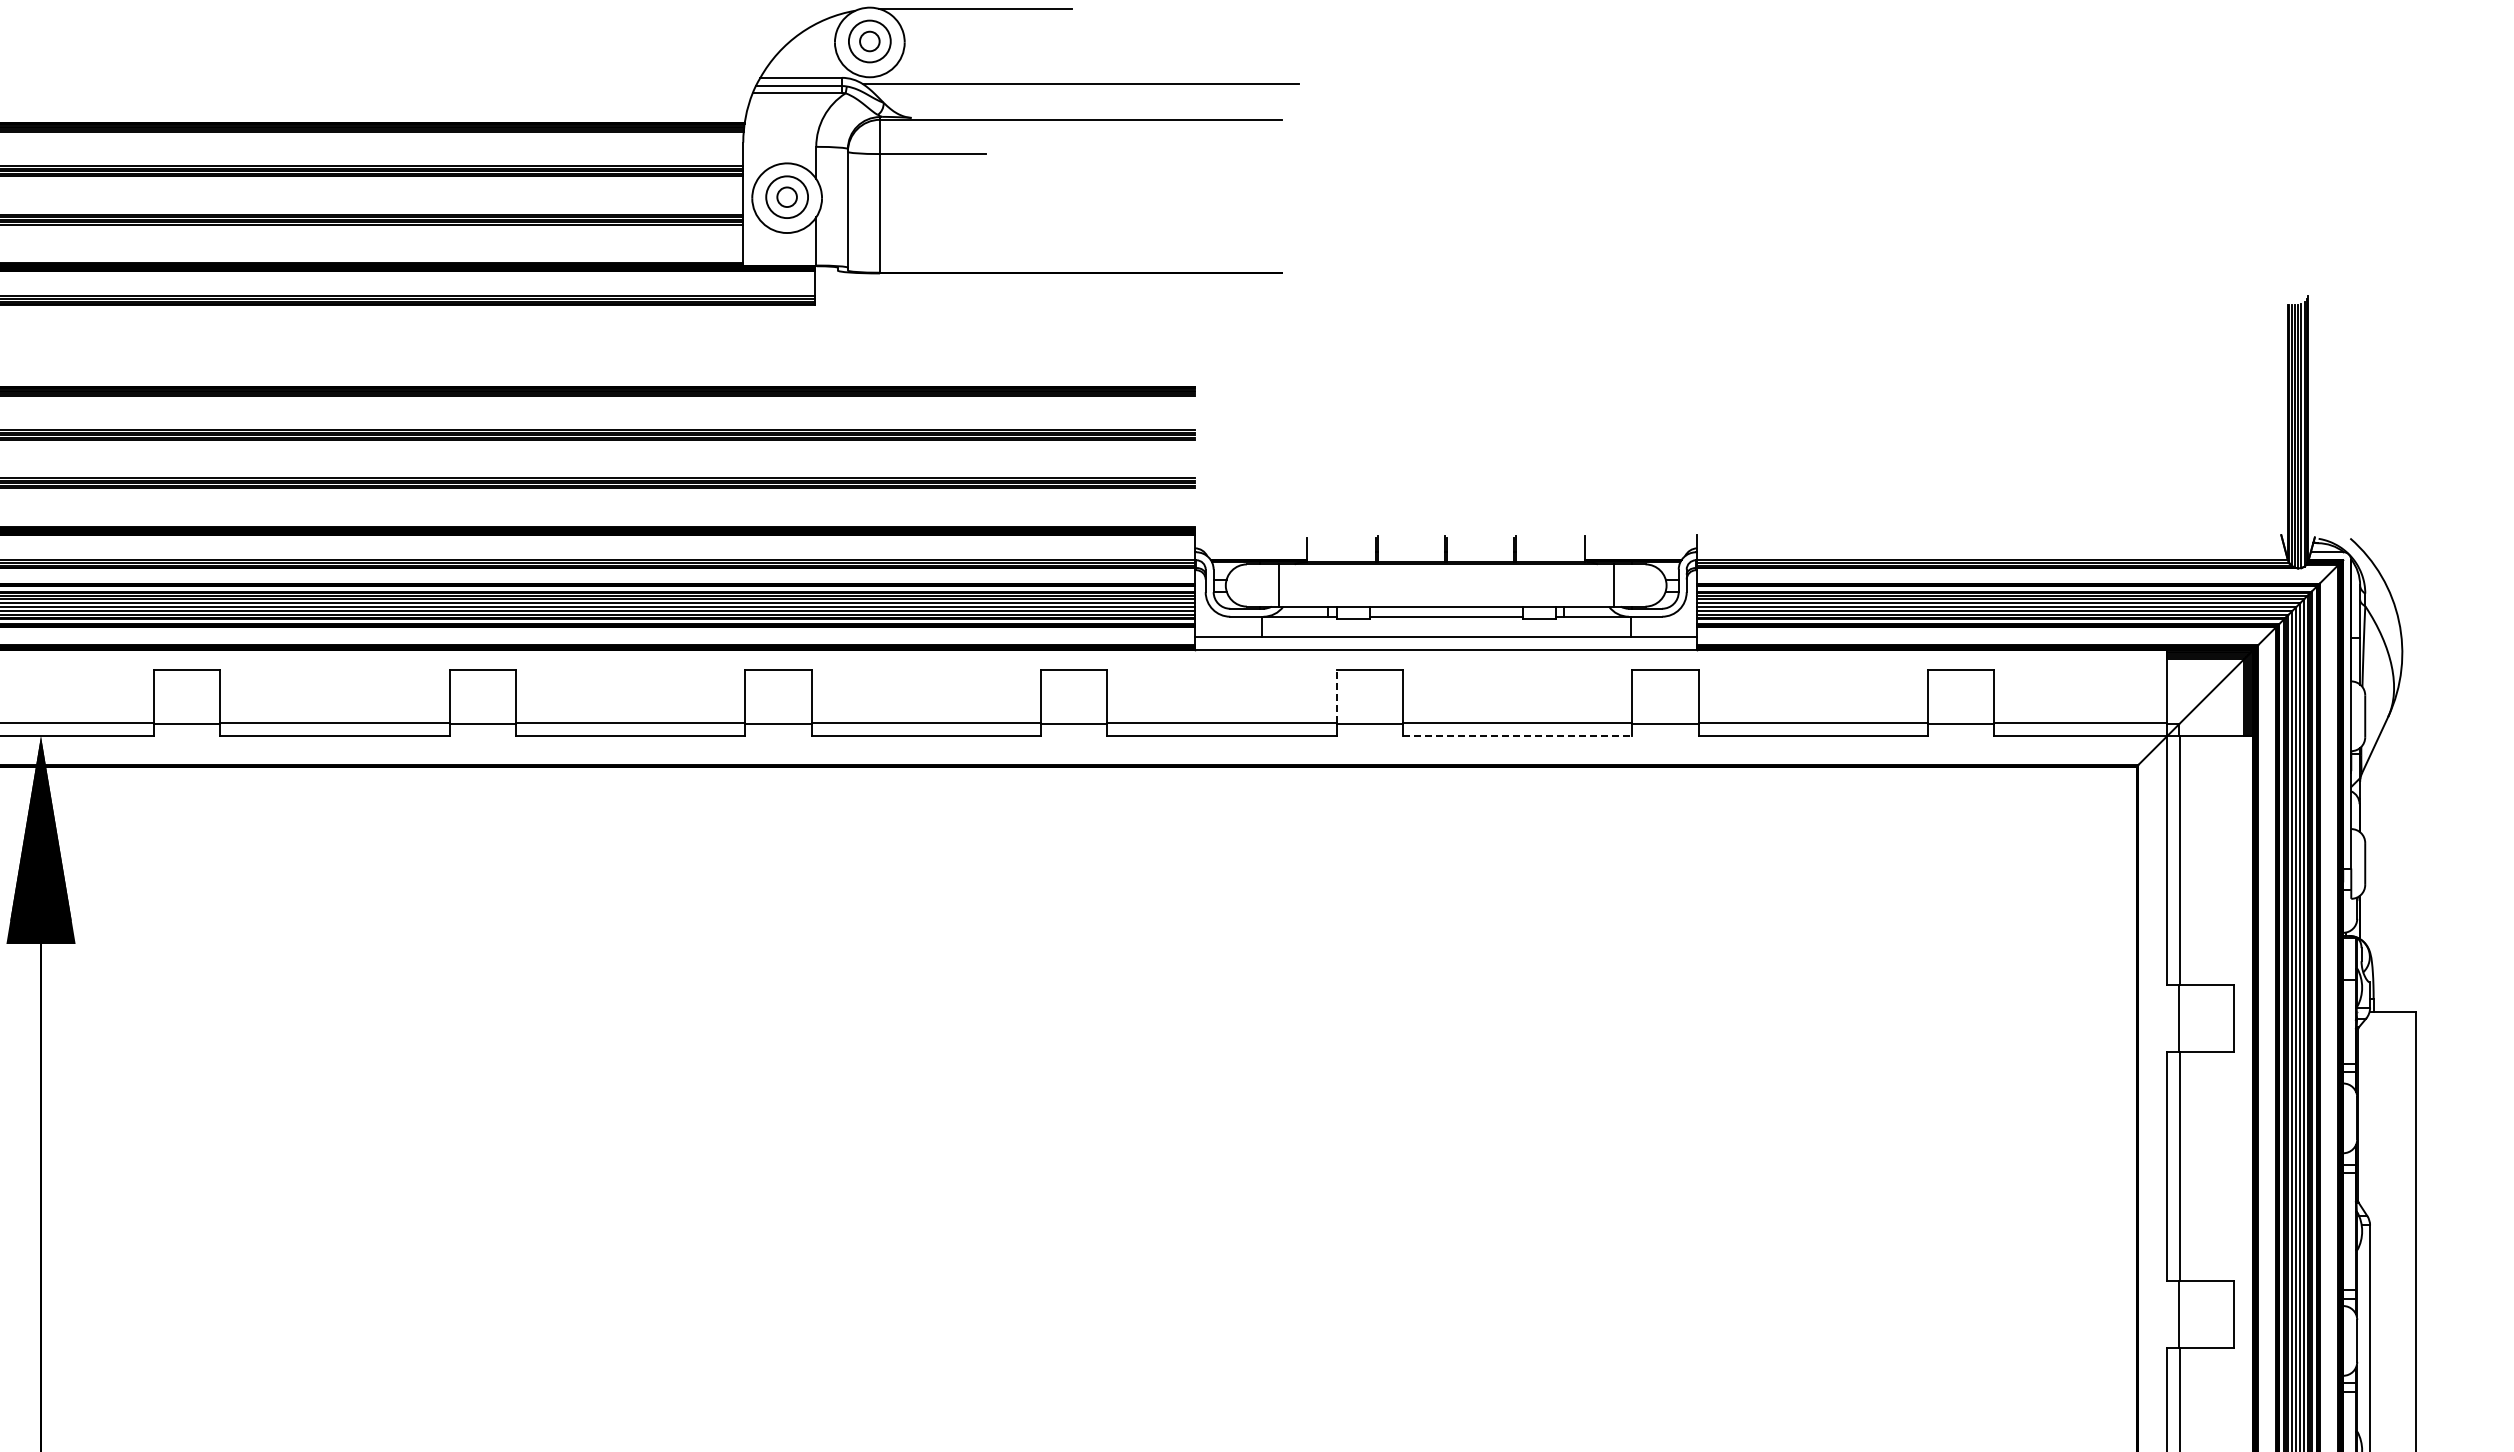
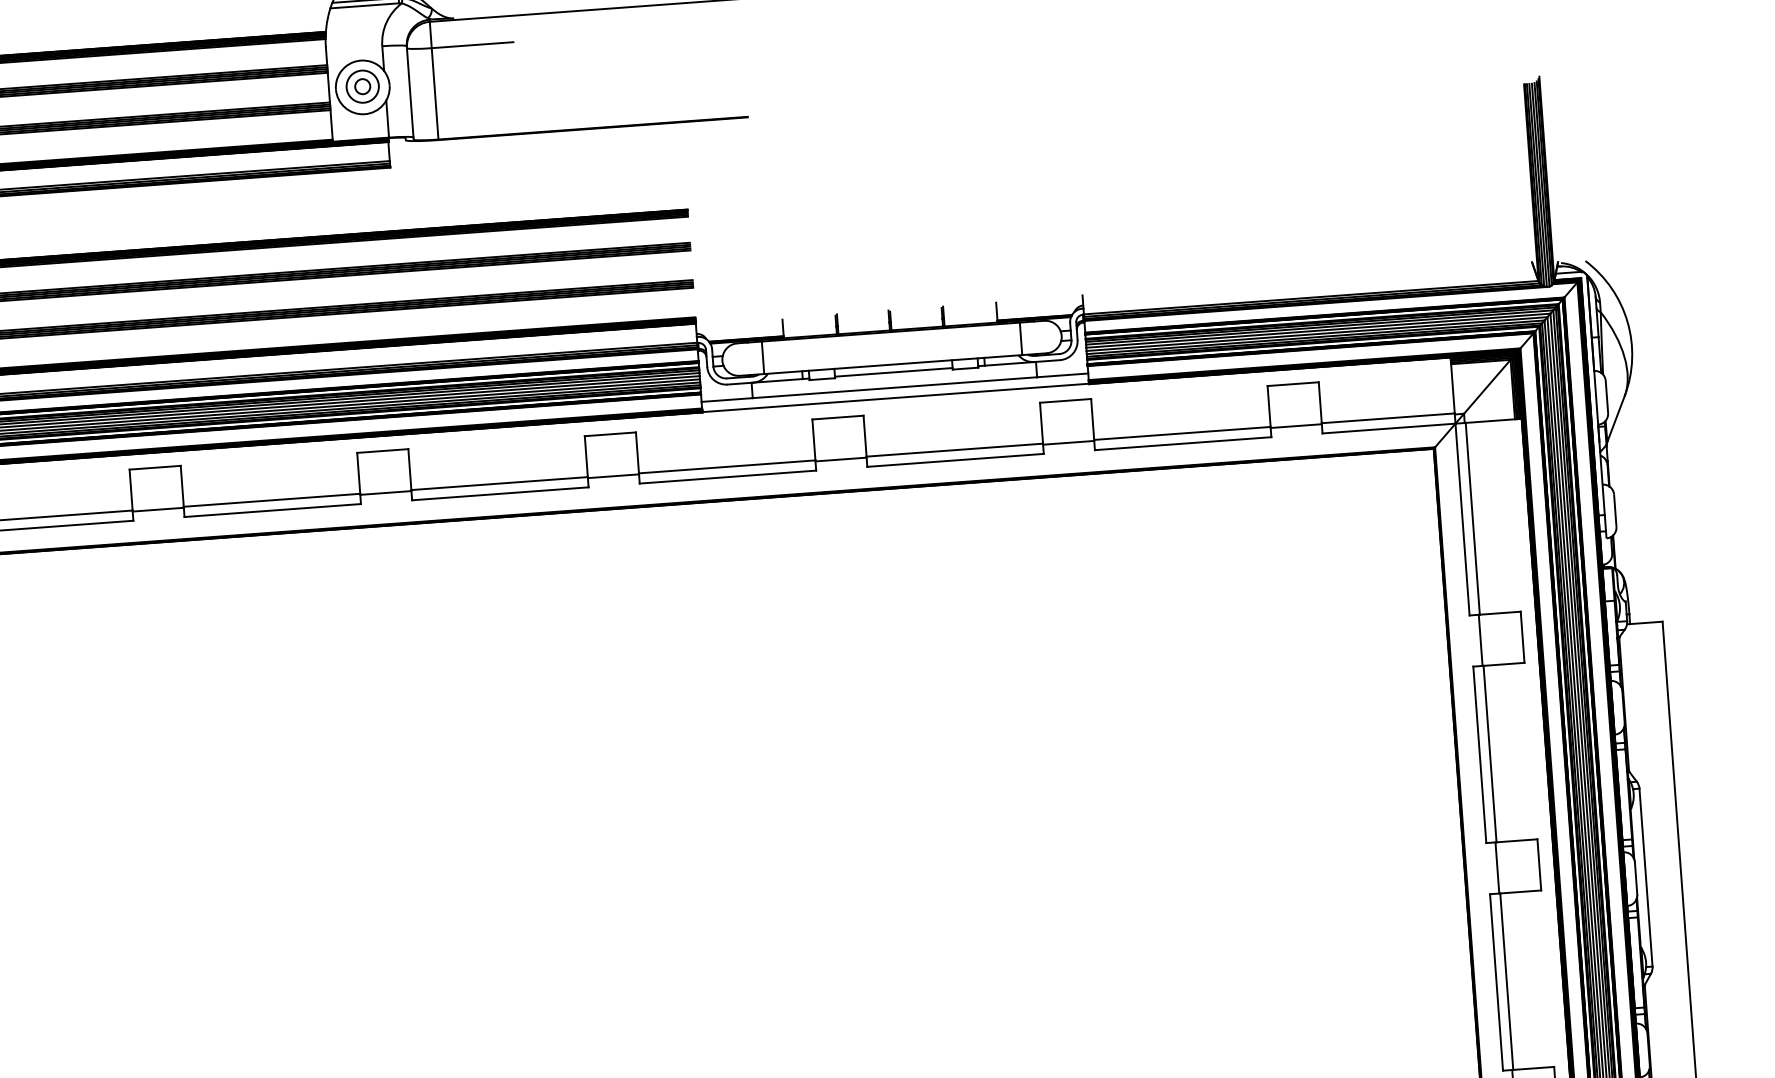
line: (1336, 696) -> (813, 439), dashed -> solid
line: (1517, 736) -> (955, 460), dashed -> solid

